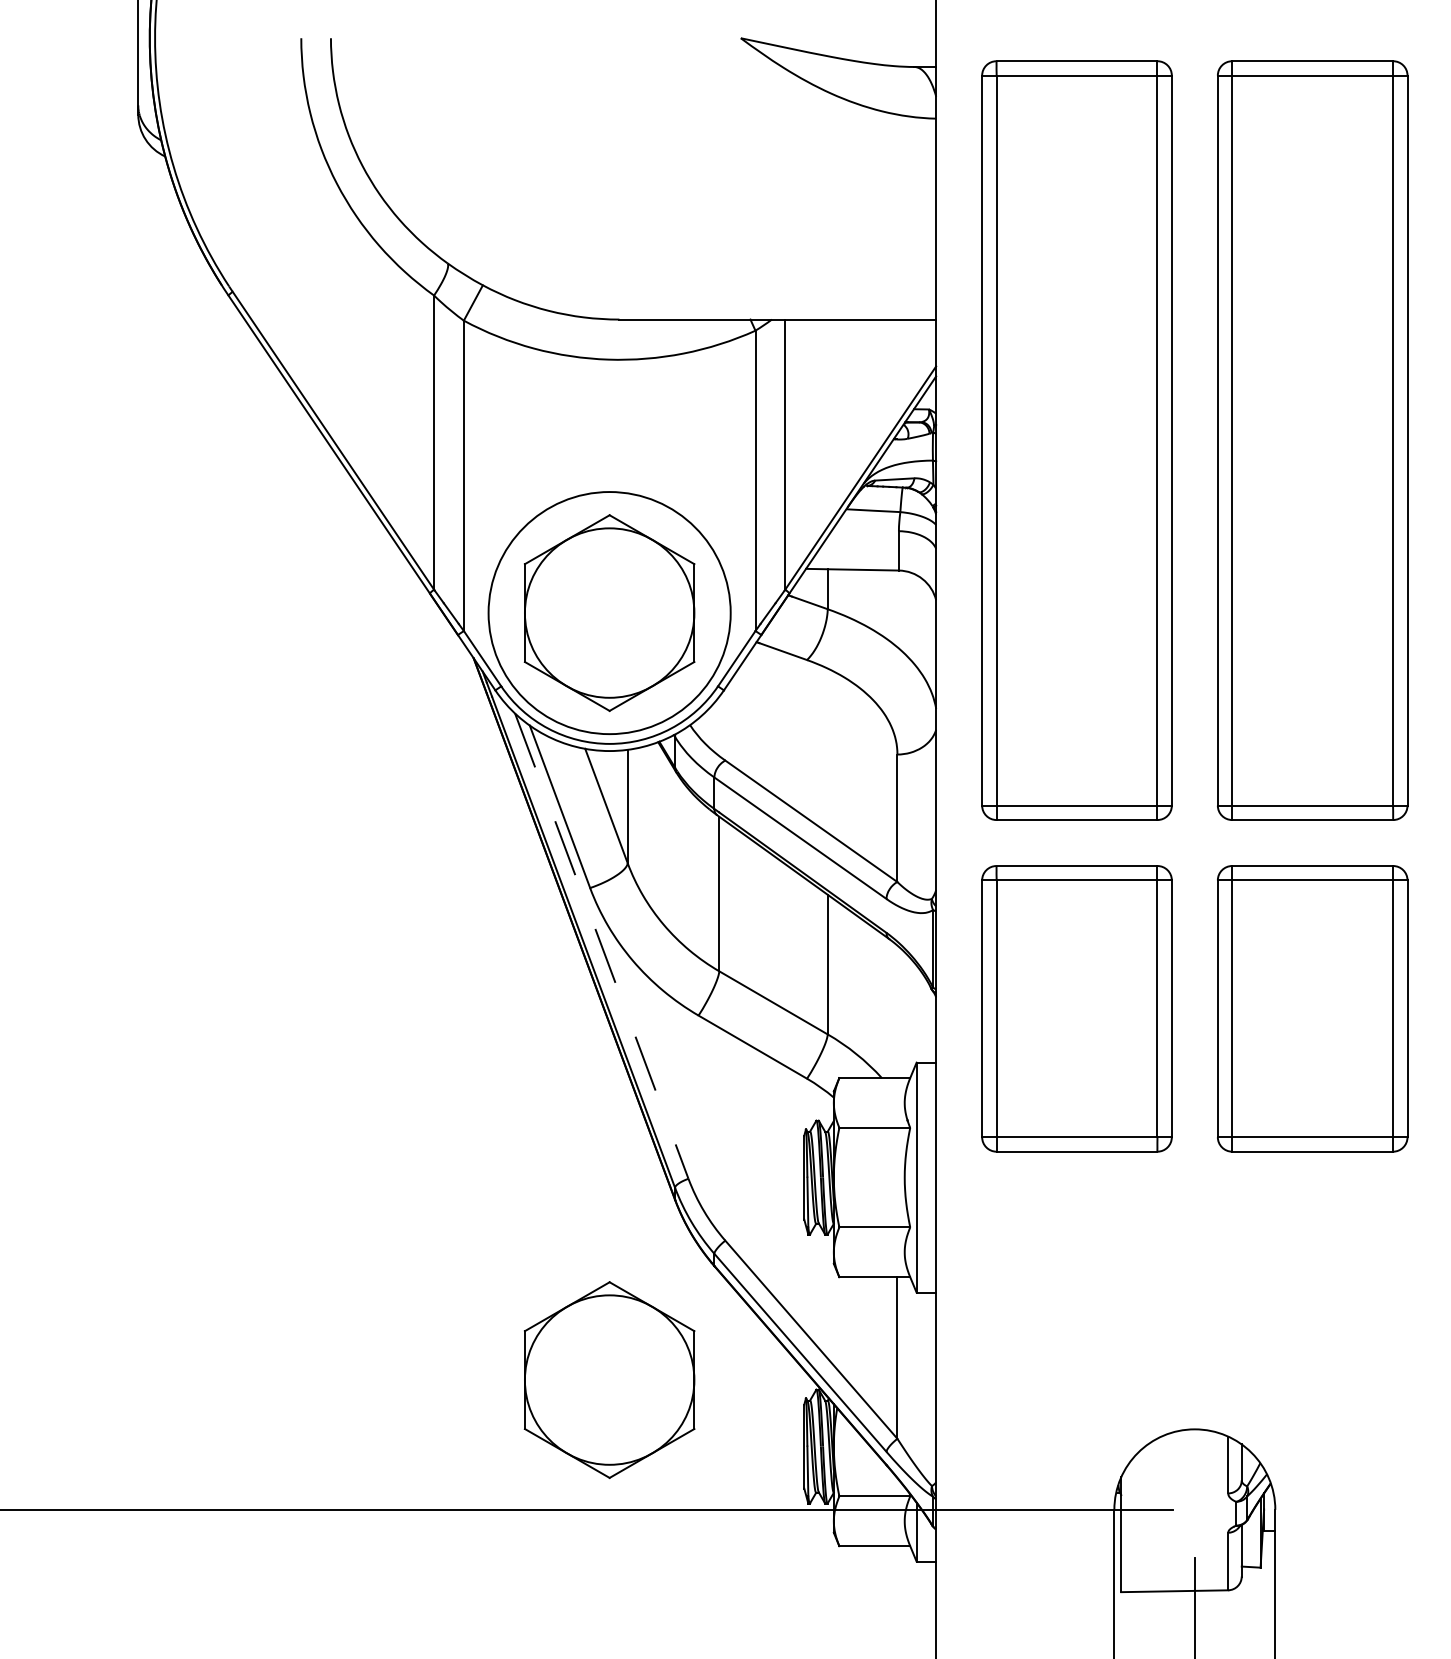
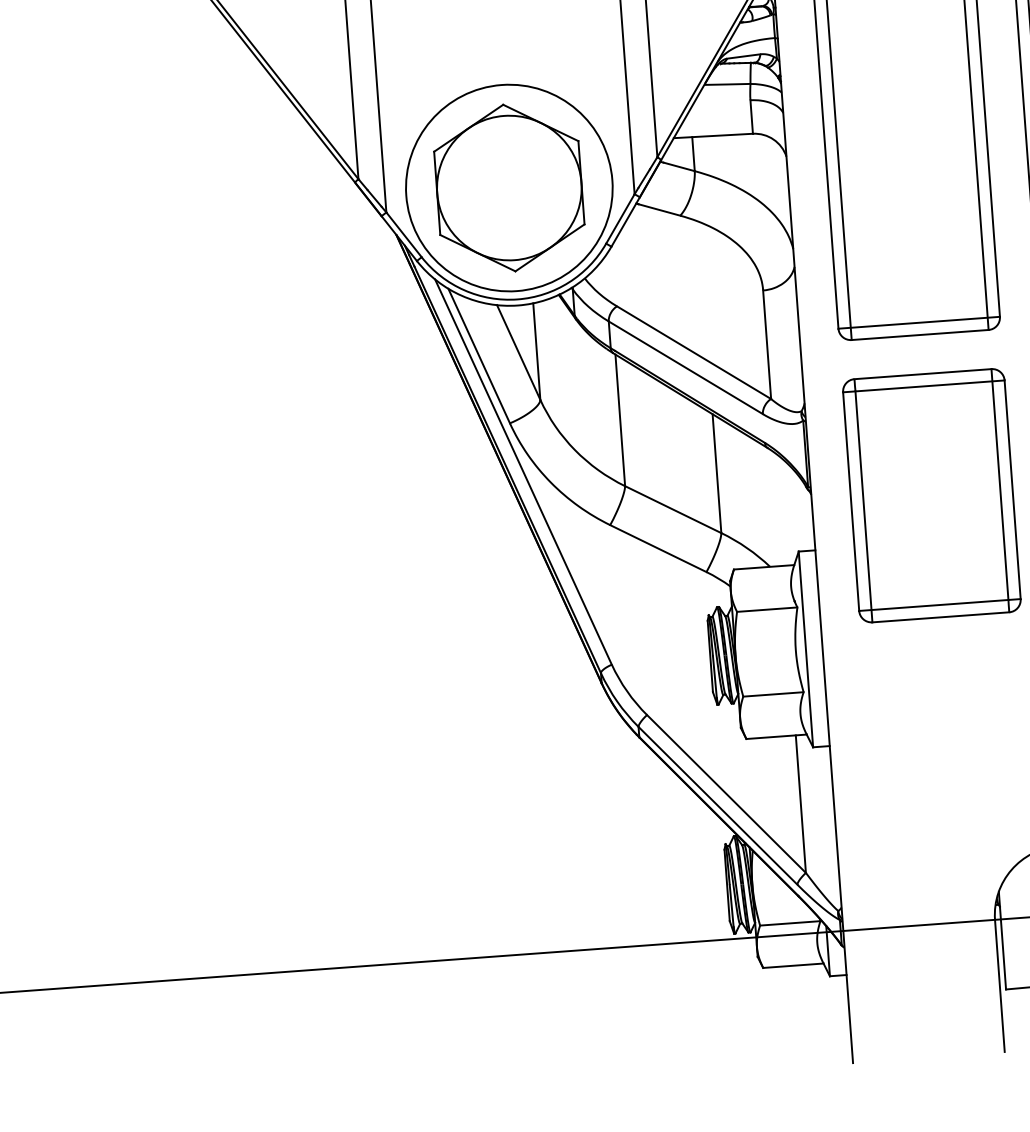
line: (601, 946) -> (523, 472), dashed -> solid
part: (609, 1379) -> (557, 840), removed

